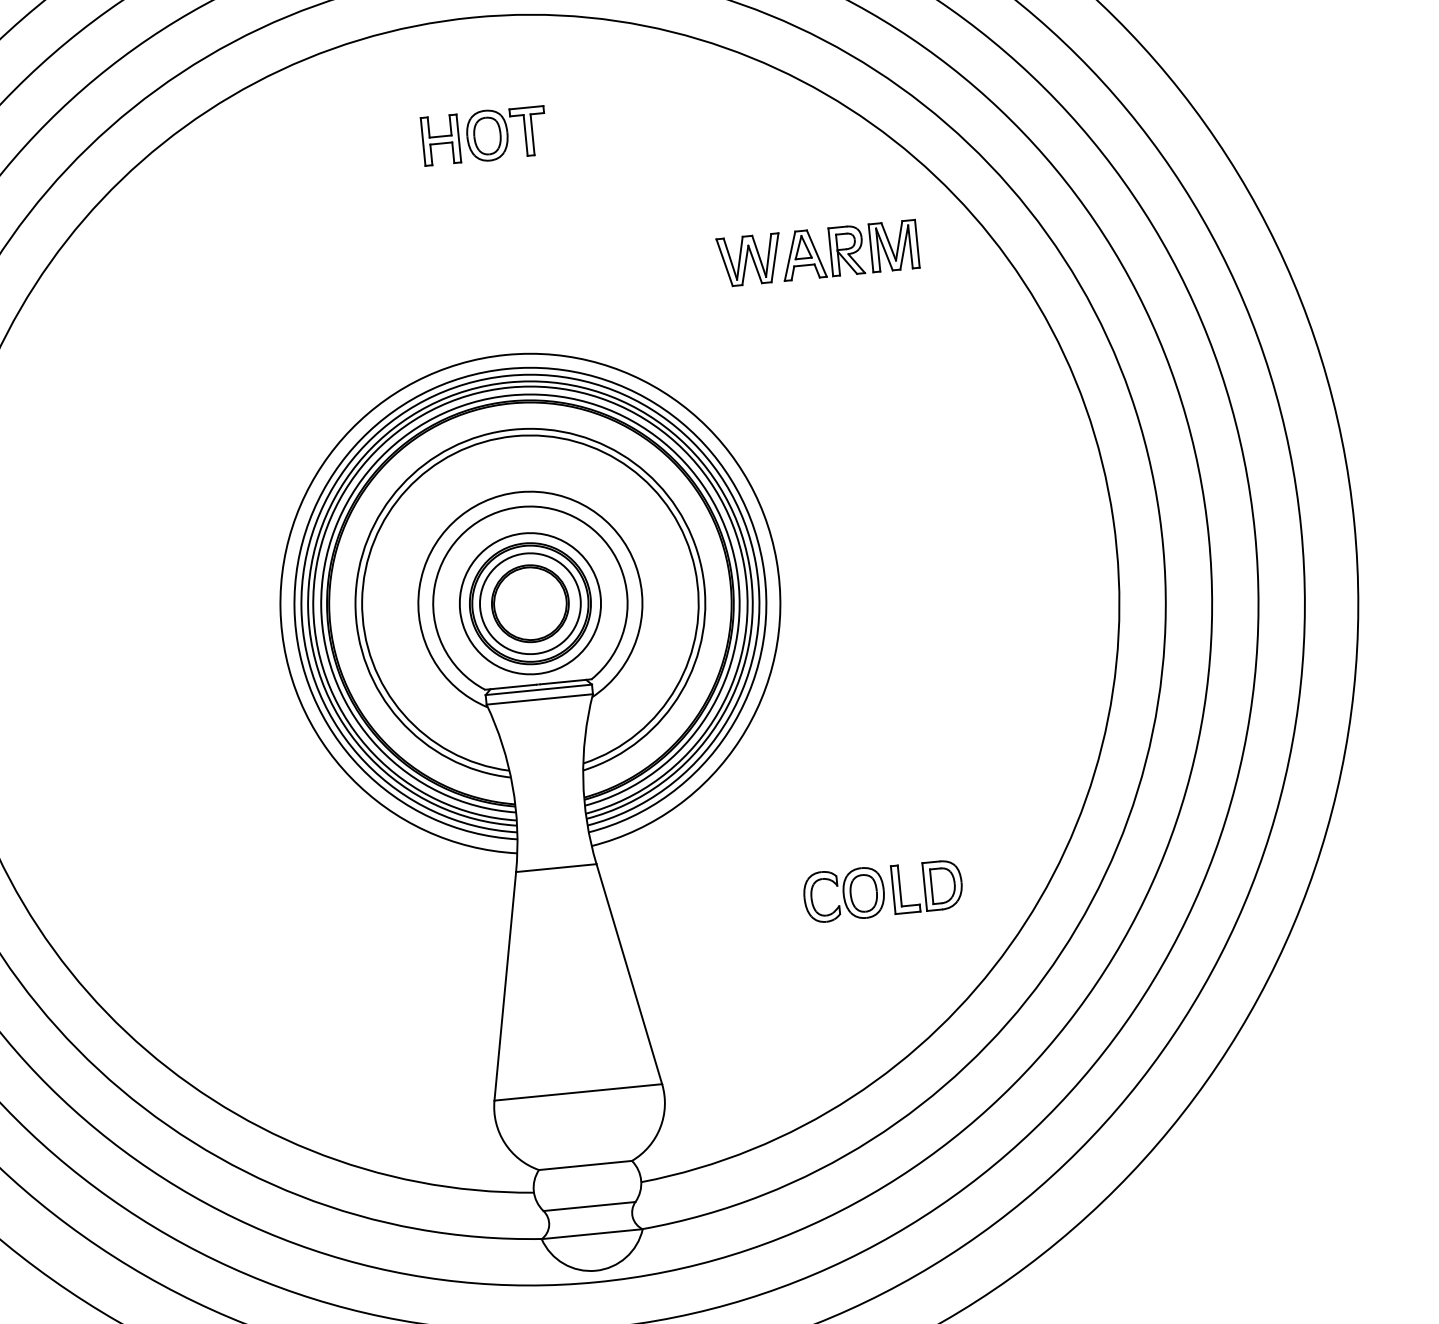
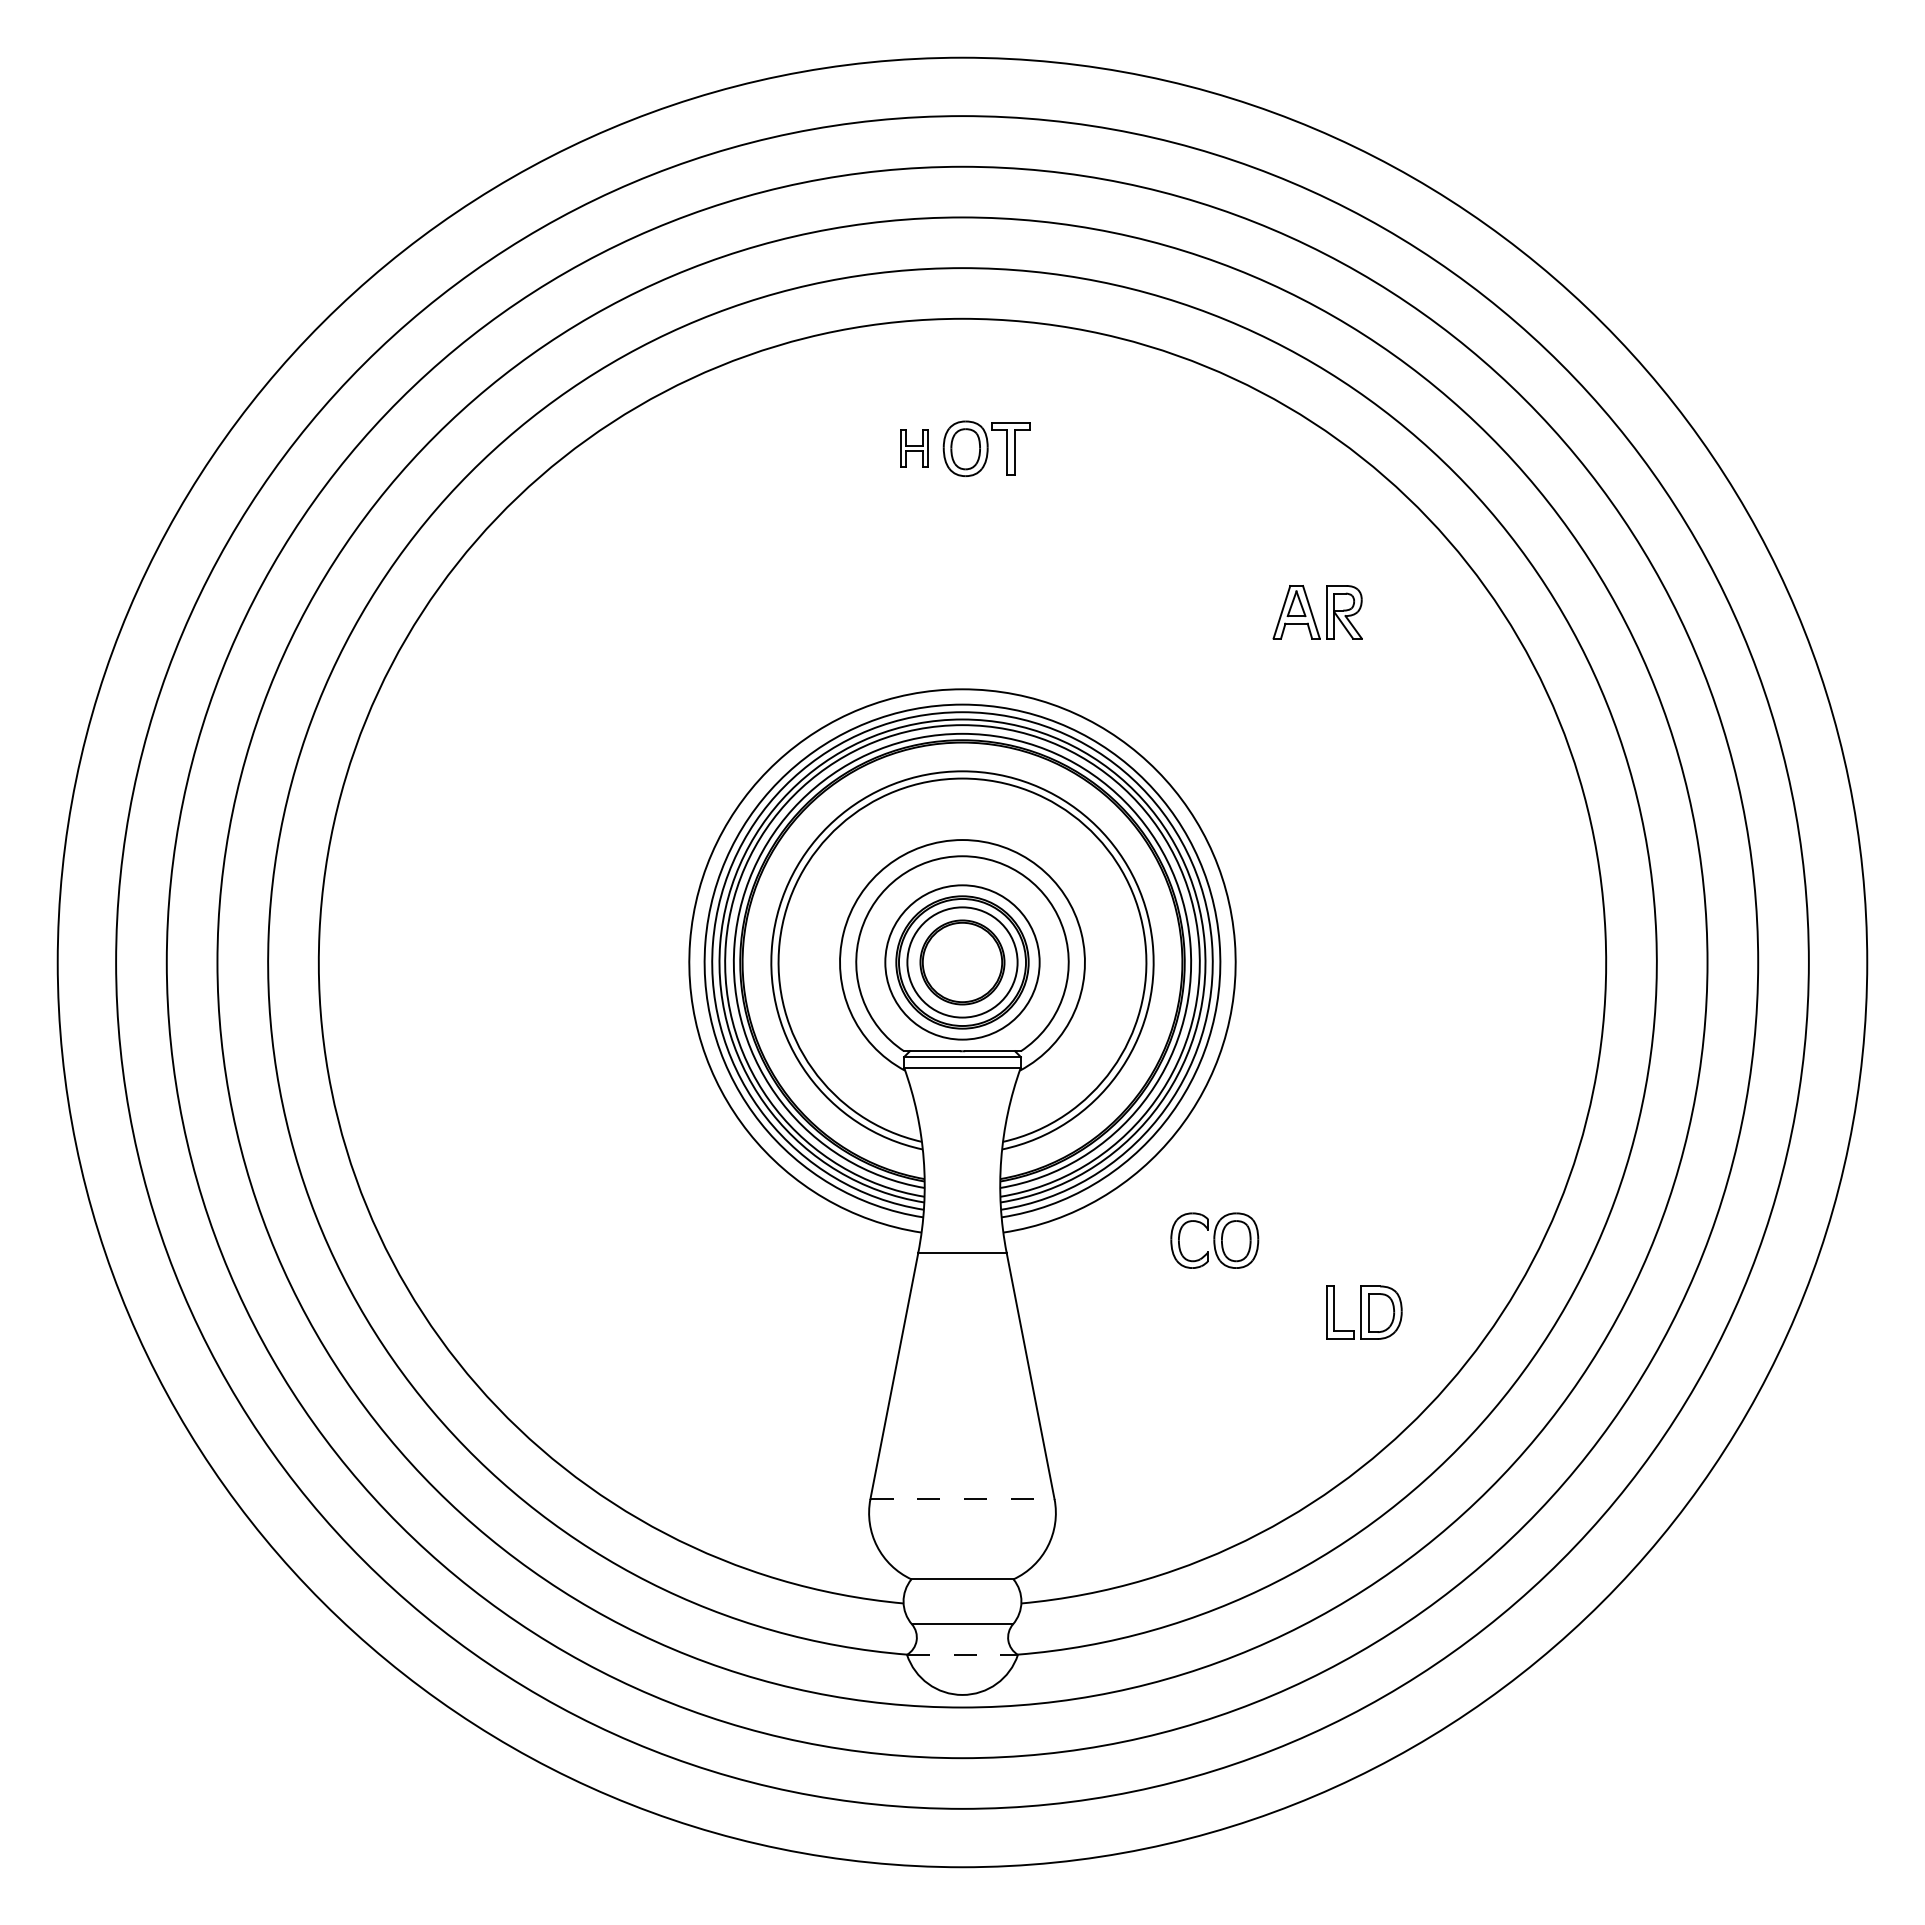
part: (440, 139) -> (914, 448), size x0.7
part: (894, 246) -> (1396, 612), removed
part: (749, 260) -> (1237, 612), removed
part: (843, 894) -> (1214, 1240), moved
line: (578, 1092) -> (962, 1499), solid -> dashed
line: (593, 1233) -> (963, 1654), solid -> dashed

